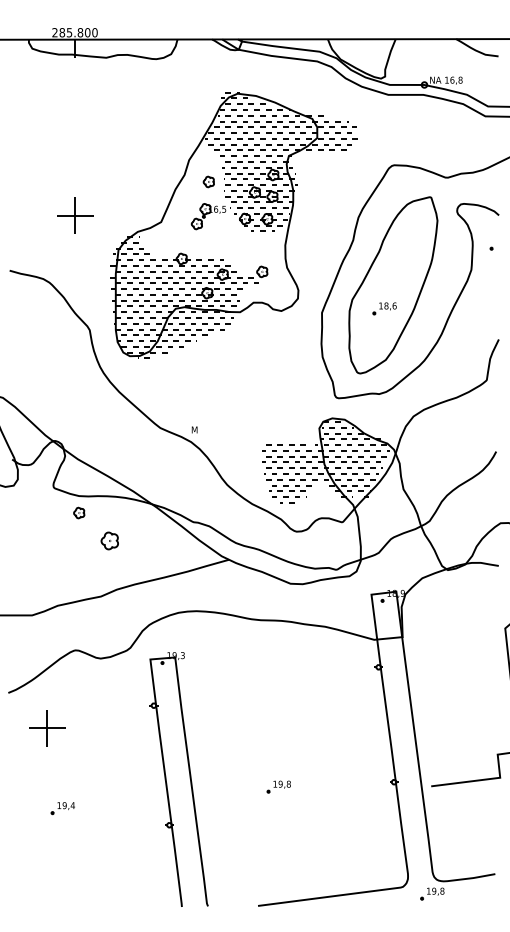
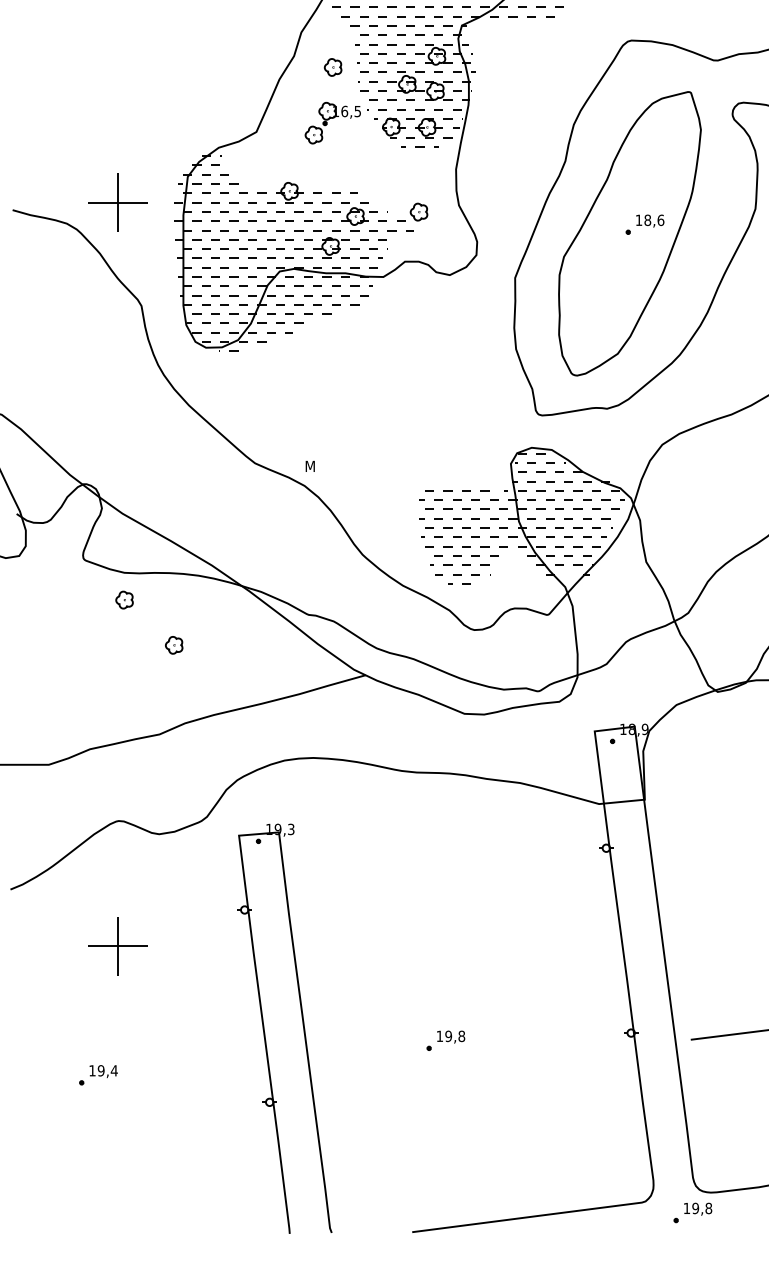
part: (75, 215) -> (118, 201), moved
part: (384, 308) -> (644, 224), moved
part: (110, 541) -> (174, 645), size x0.62
part: (47, 728) -> (118, 946), moved

